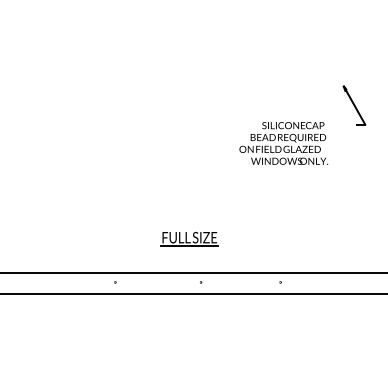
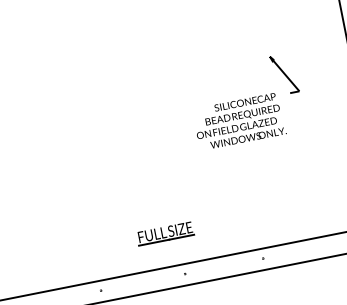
part: (354, 105) -> (284, 73), moved

